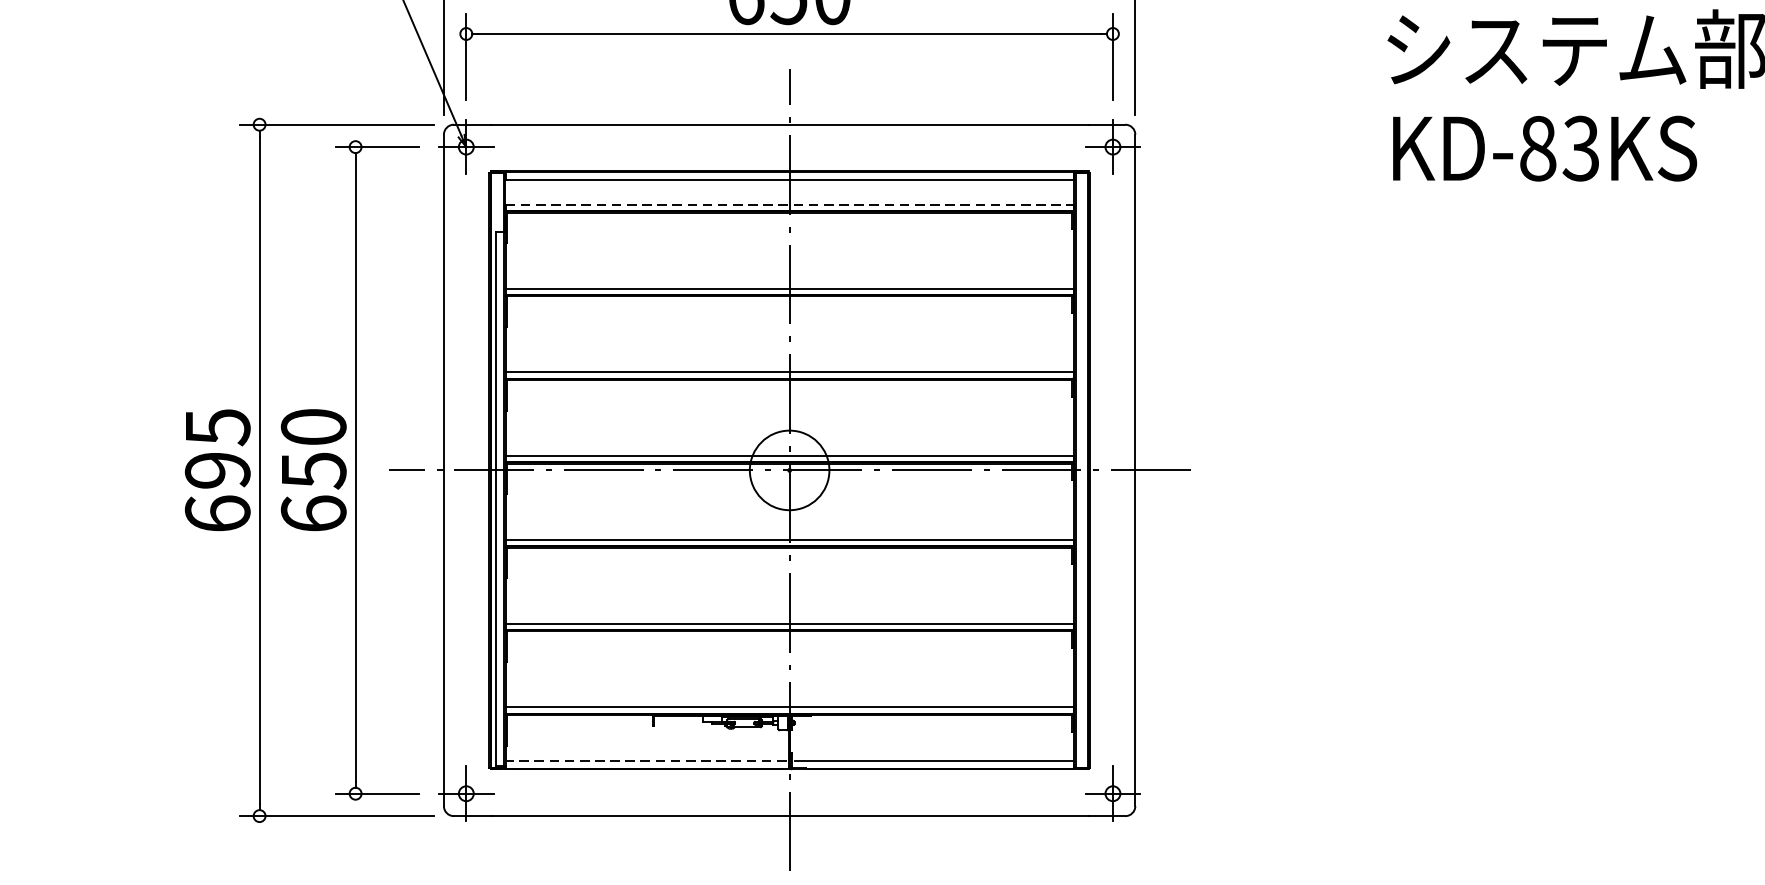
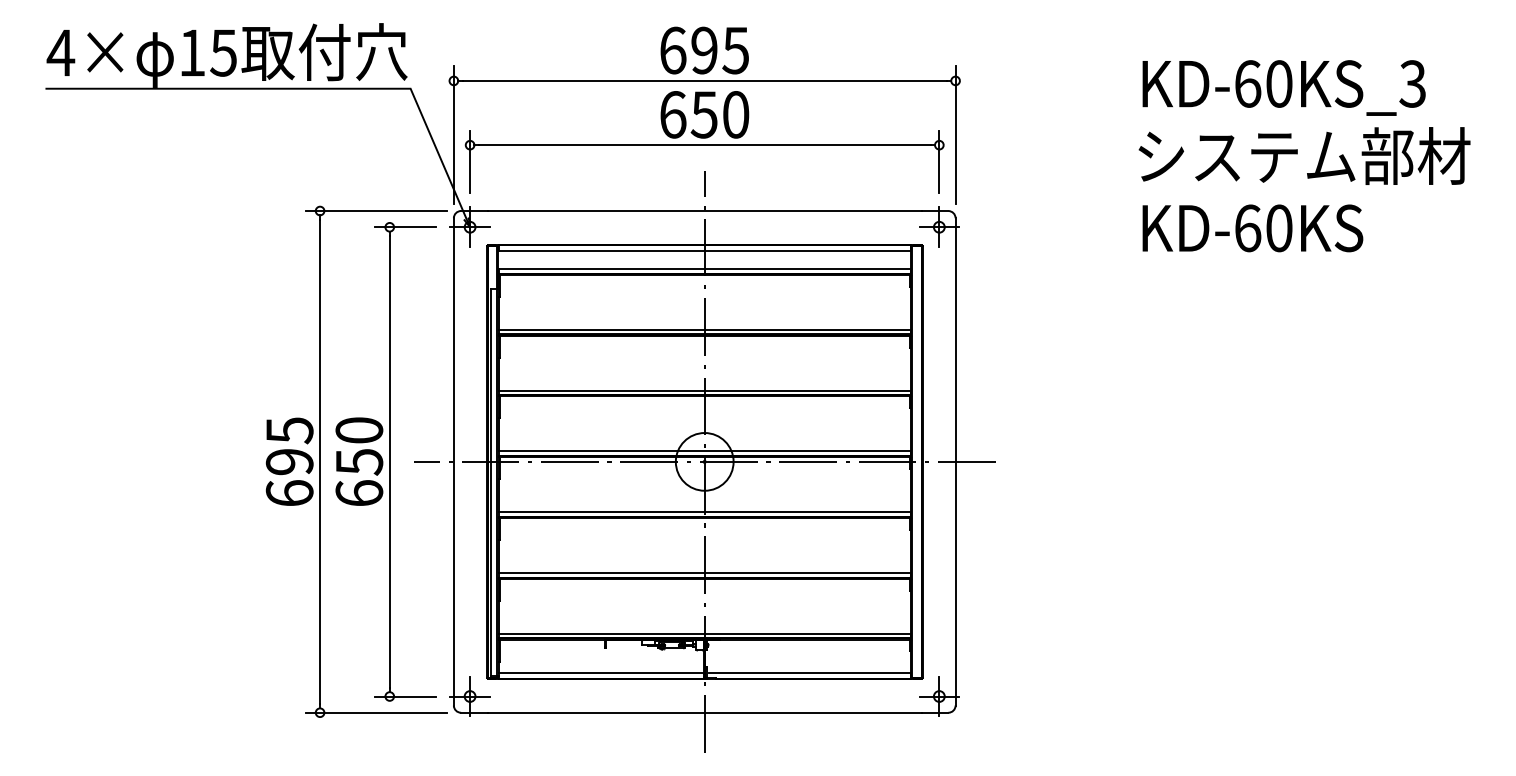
text: (1559, 148) -> (1263, 228), KD-83KS -> KD-60KS
line: (790, 205) -> (705, 269), dashed -> solid
line: (646, 760) -> (600, 672), dashed -> solid

